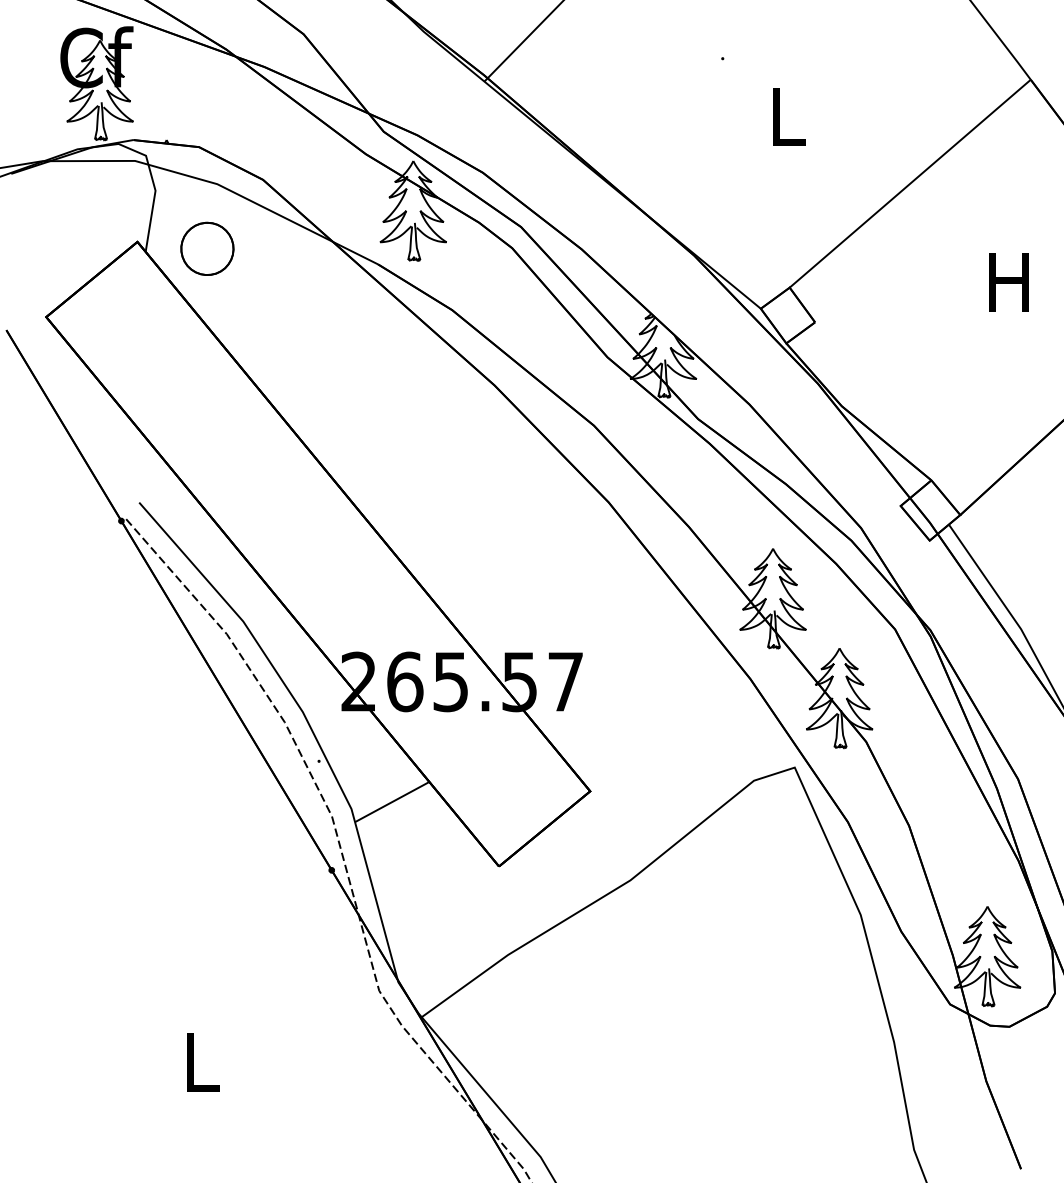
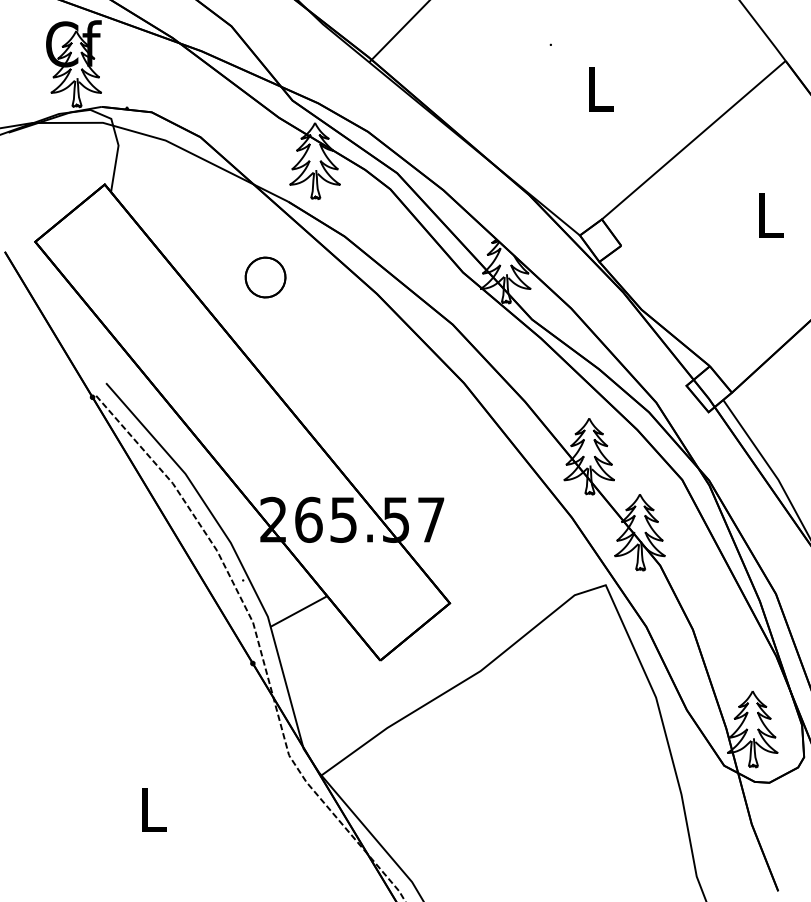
part: (207, 248) -> (265, 277), moved
text: (1008, 282) -> (768, 215), H -> L

